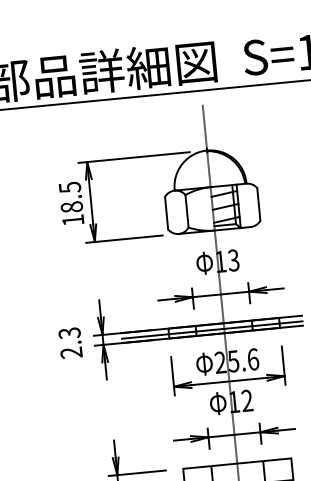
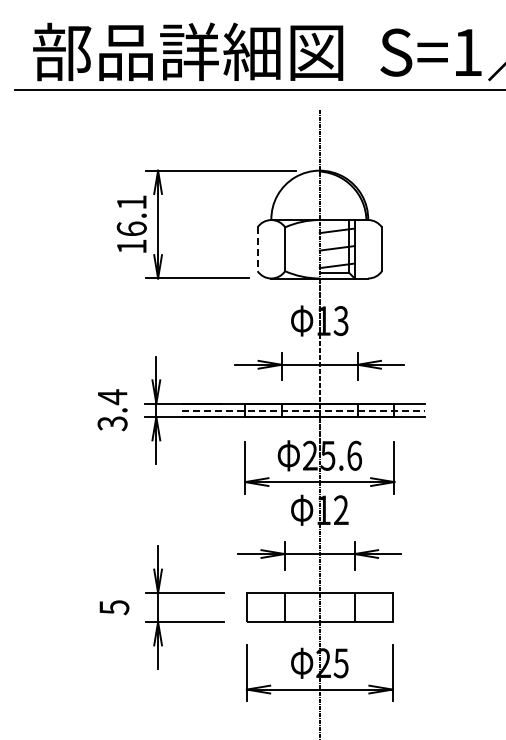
text: (70, 197) -> (131, 215), 18.5 -> 16.1
line: (166, 213) -> (257, 249), solid -> dashed
line: (212, 330) -> (303, 411), solid -> dashed
text: (70, 343) -> (112, 410), 2.3 -> 3.4

